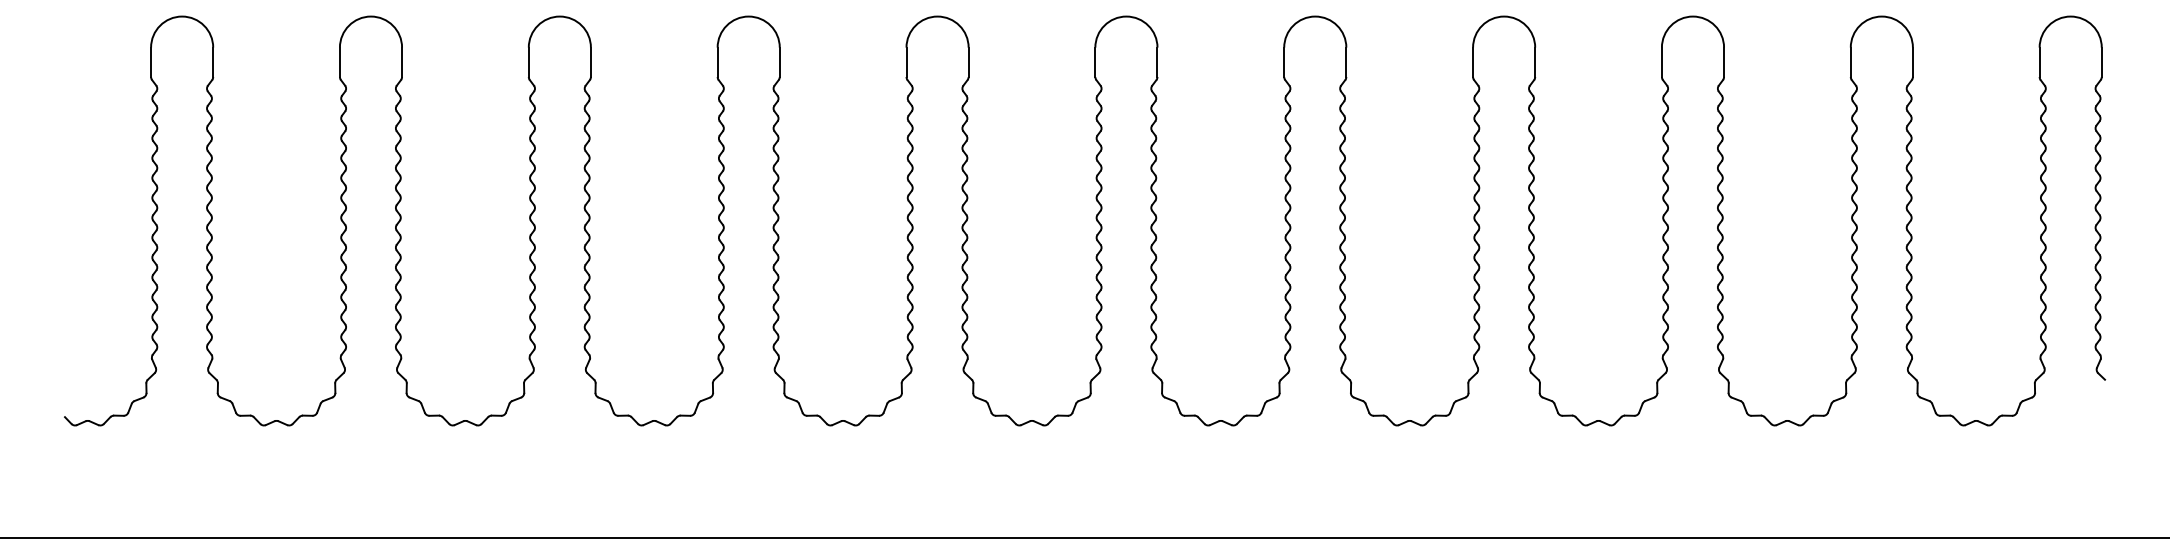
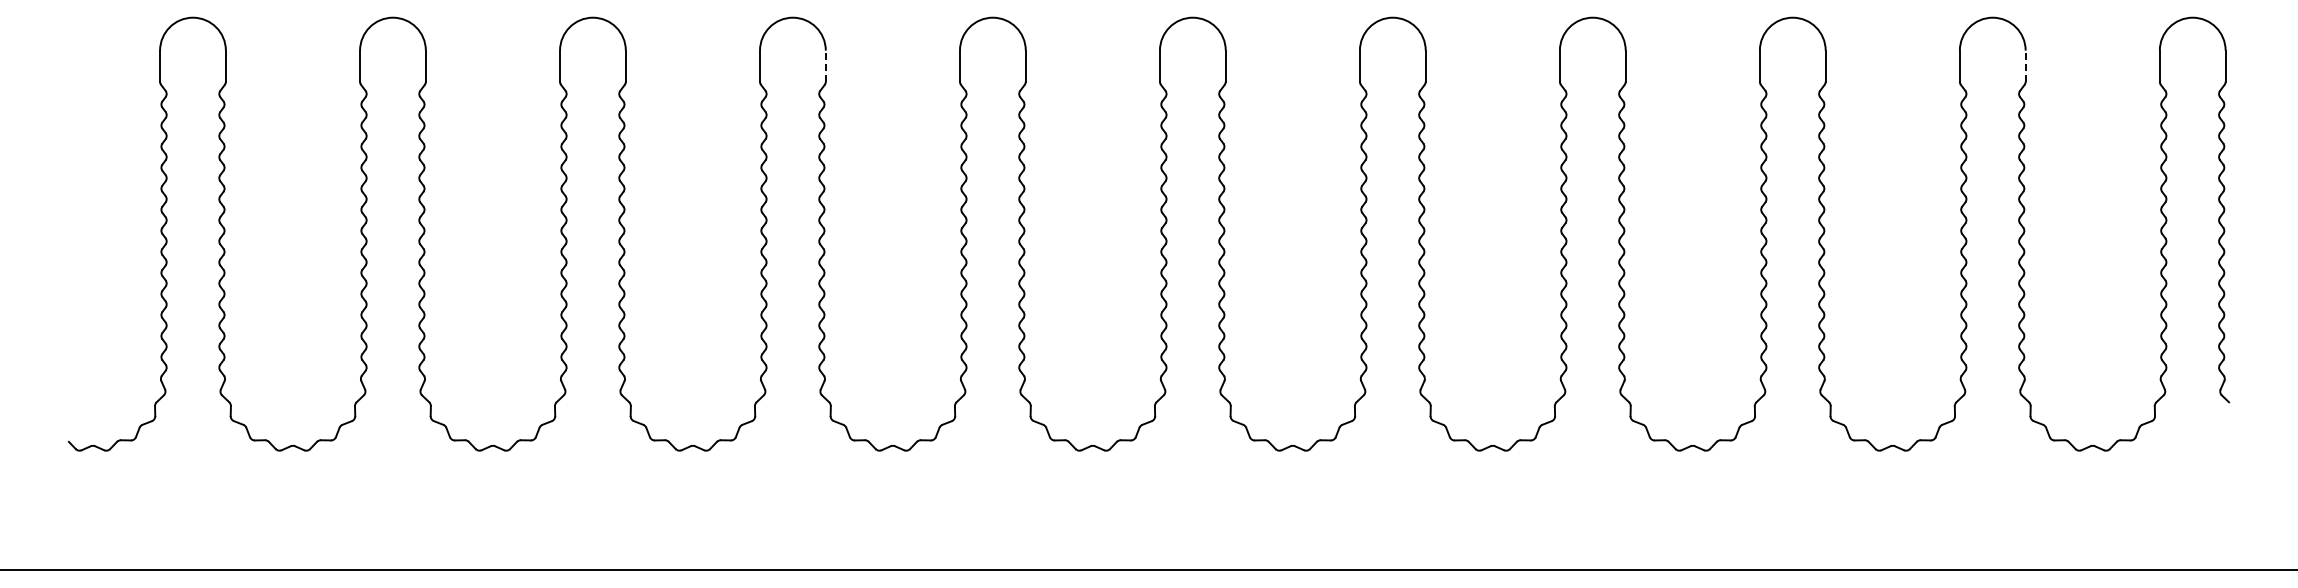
line: (779, 62) -> (825, 66), solid -> dashed
line: (1912, 62) -> (2025, 66), solid -> dashed

